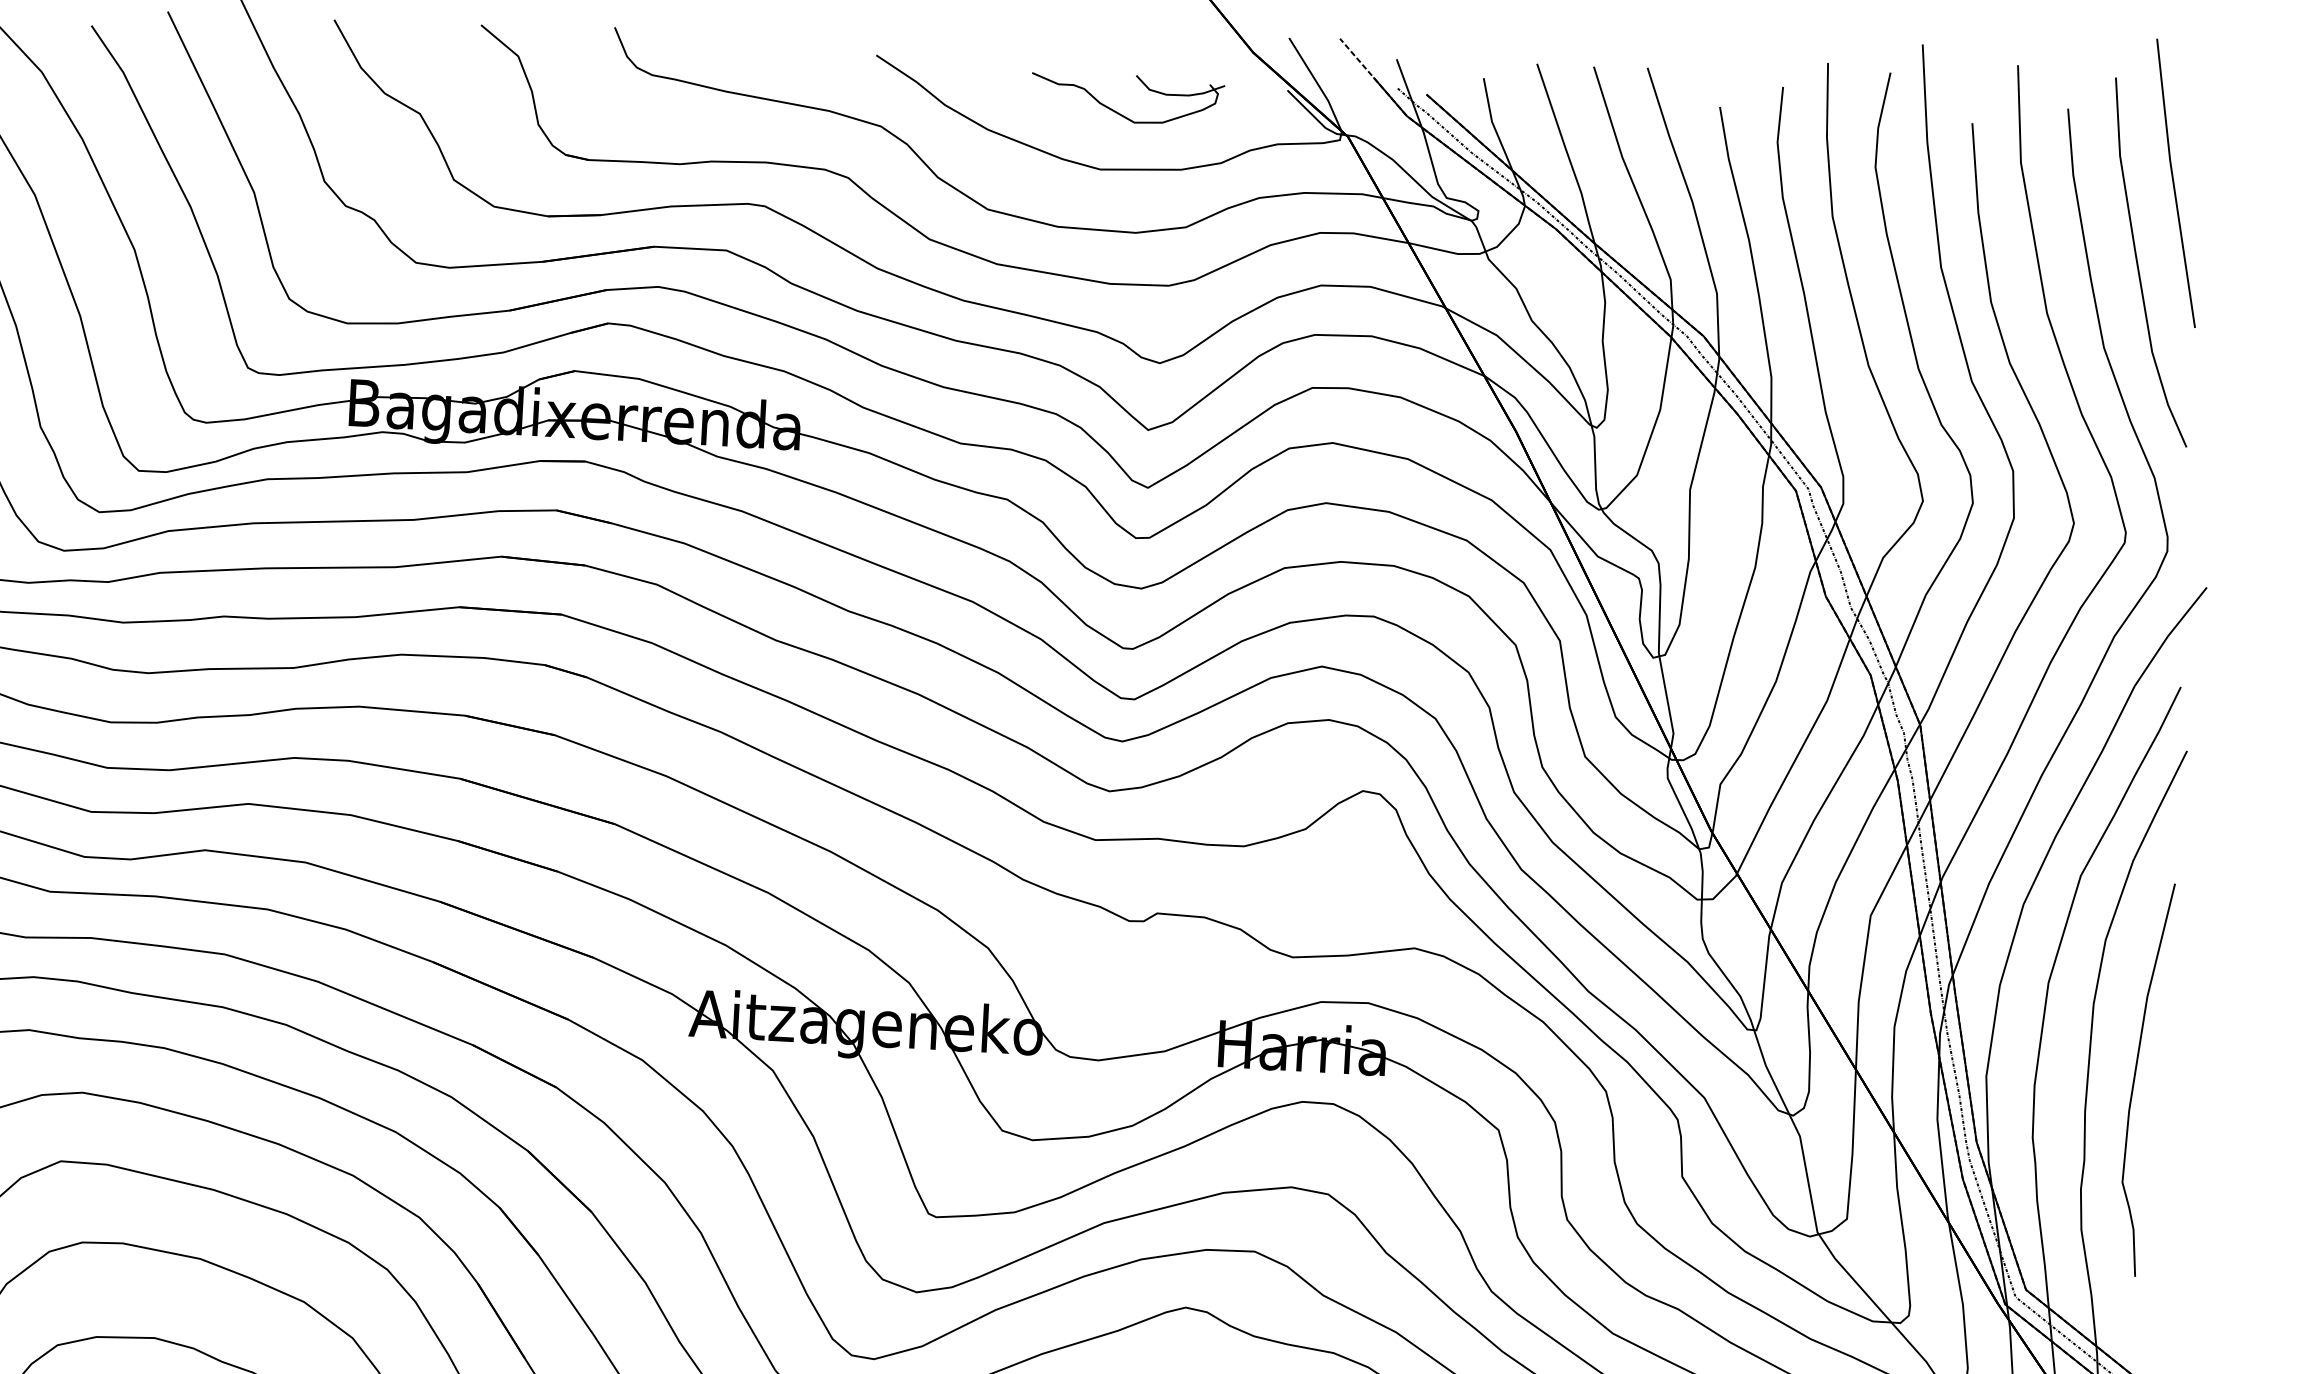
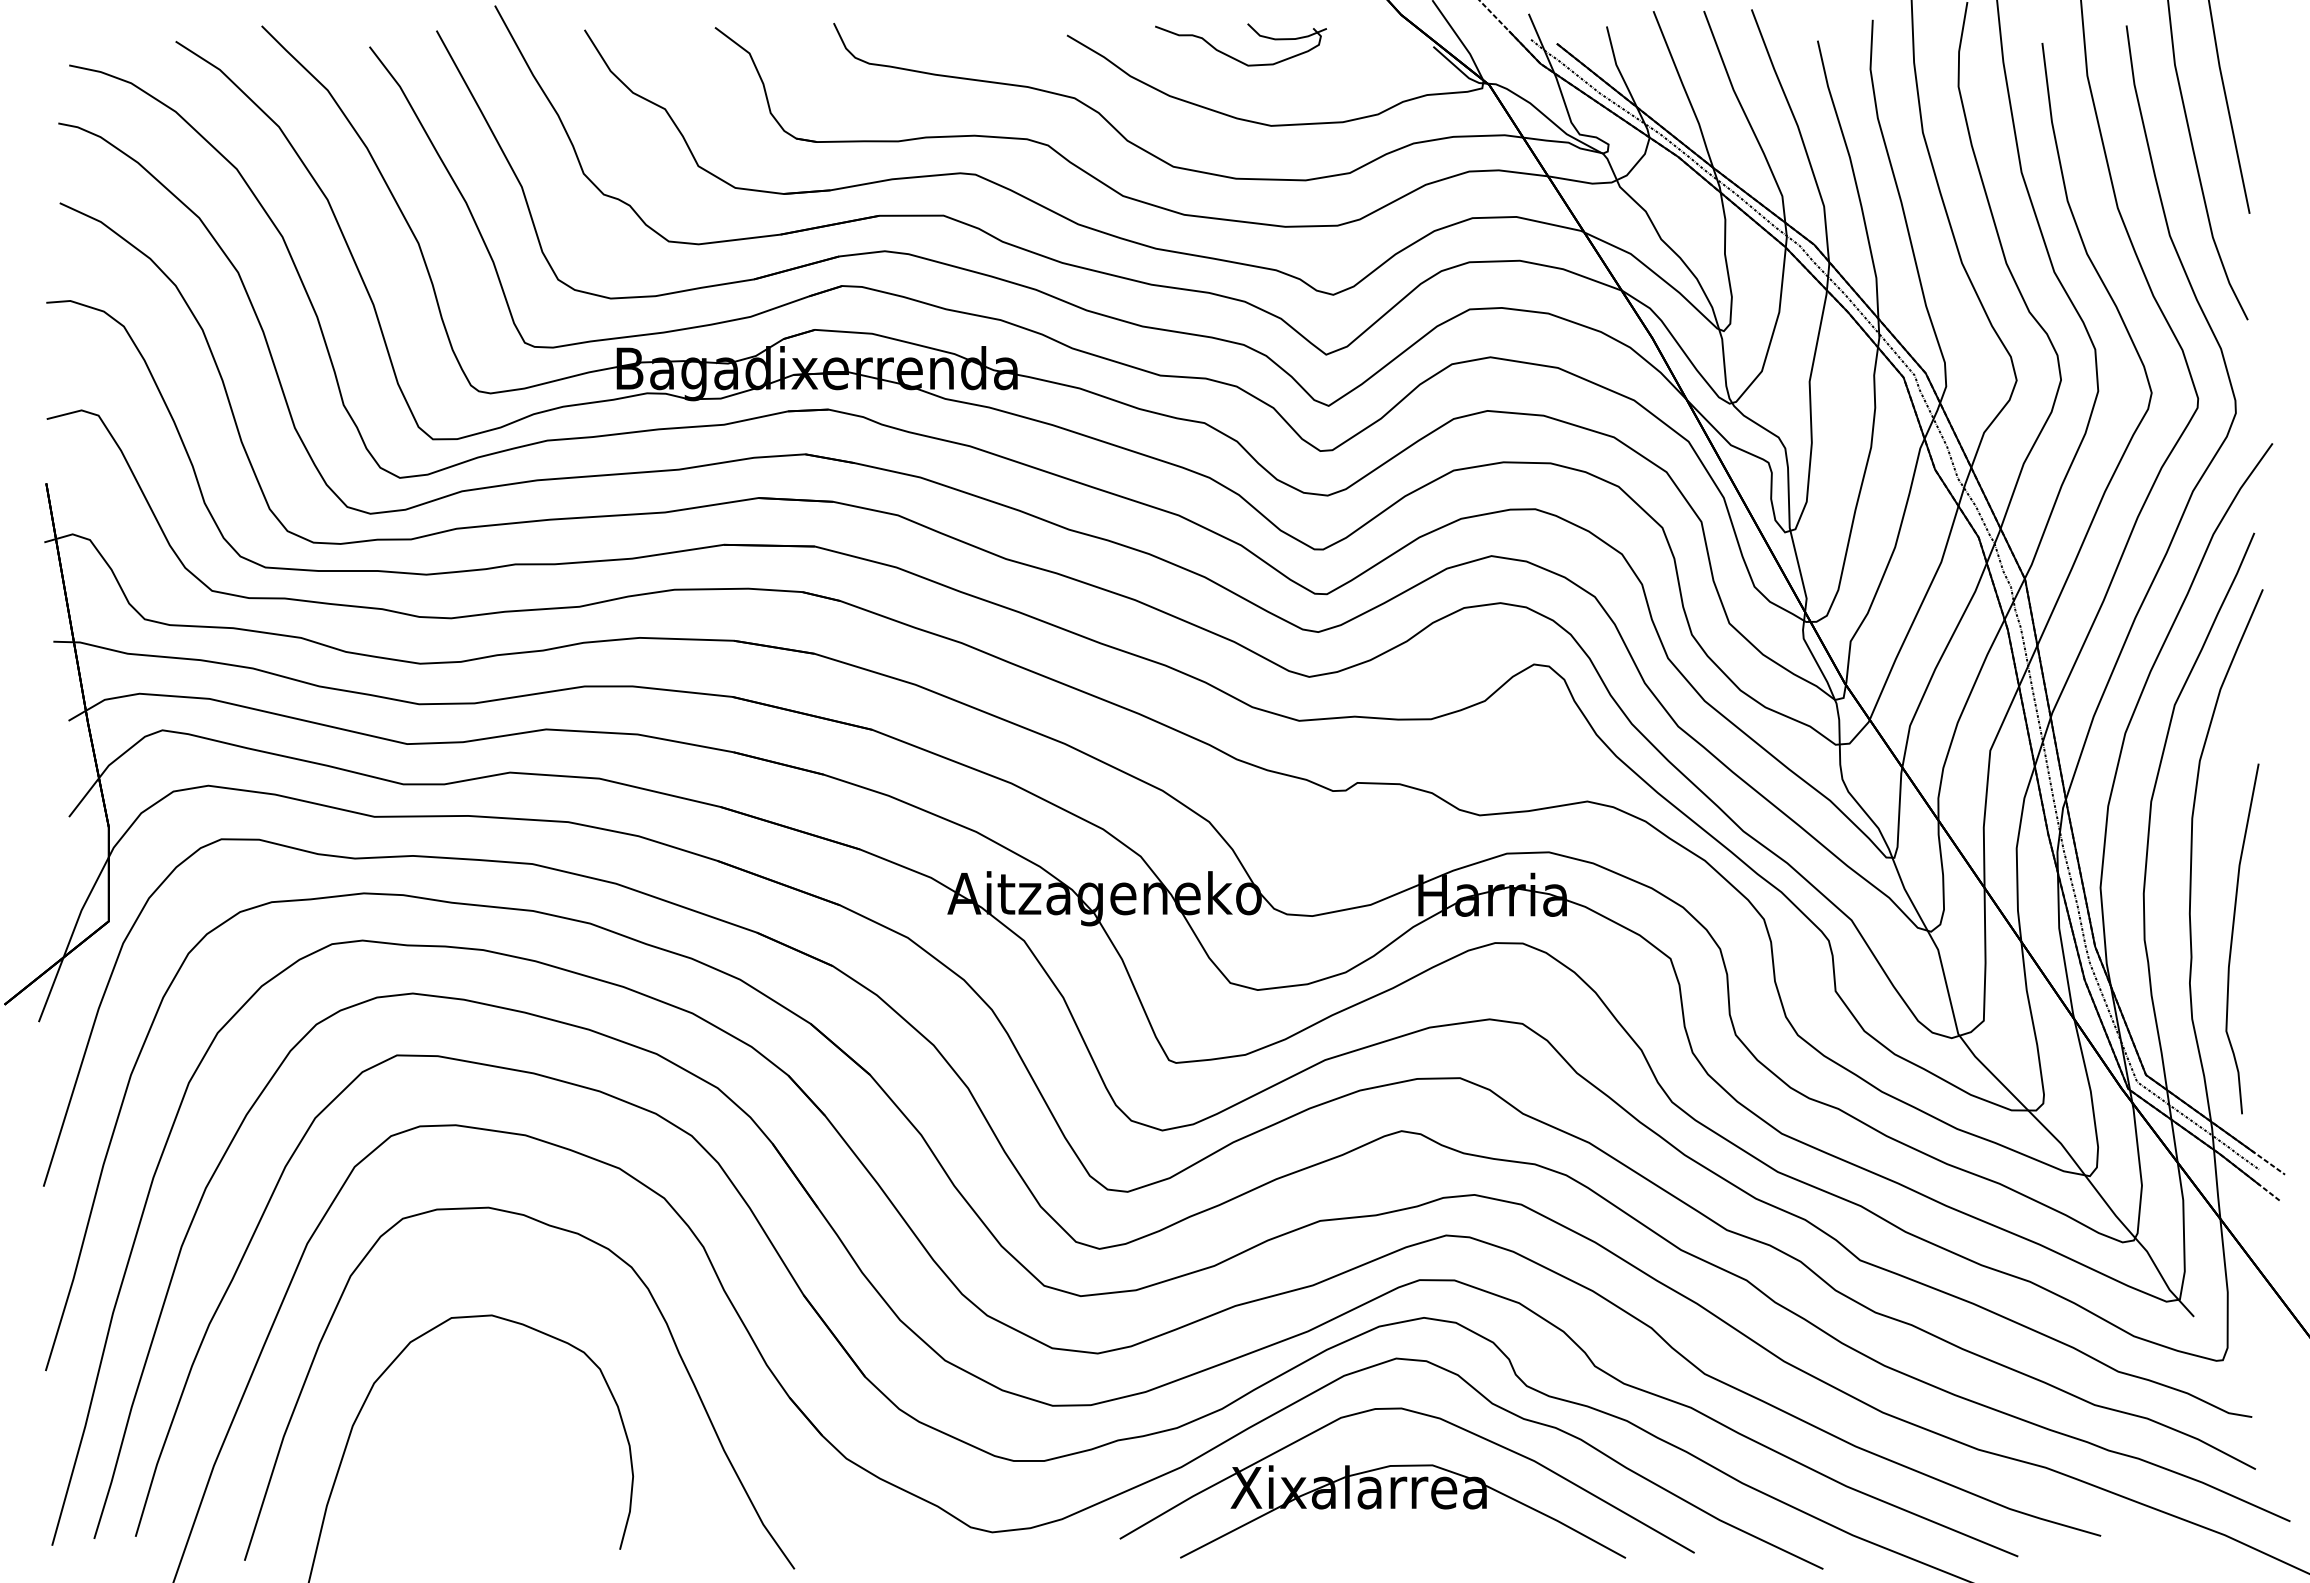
part: (1119, 112) -> (1234, 57), moved
curve: (2136, 1075) -> (2233, 935), moved

